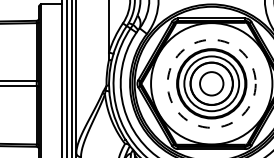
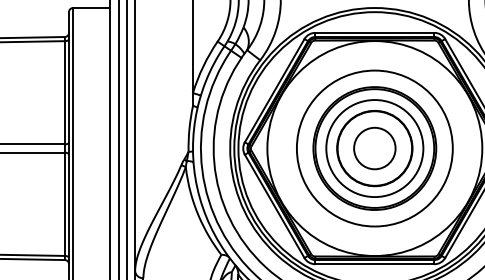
circle: (211, 83) -> (374, 147), dashed -> solid

